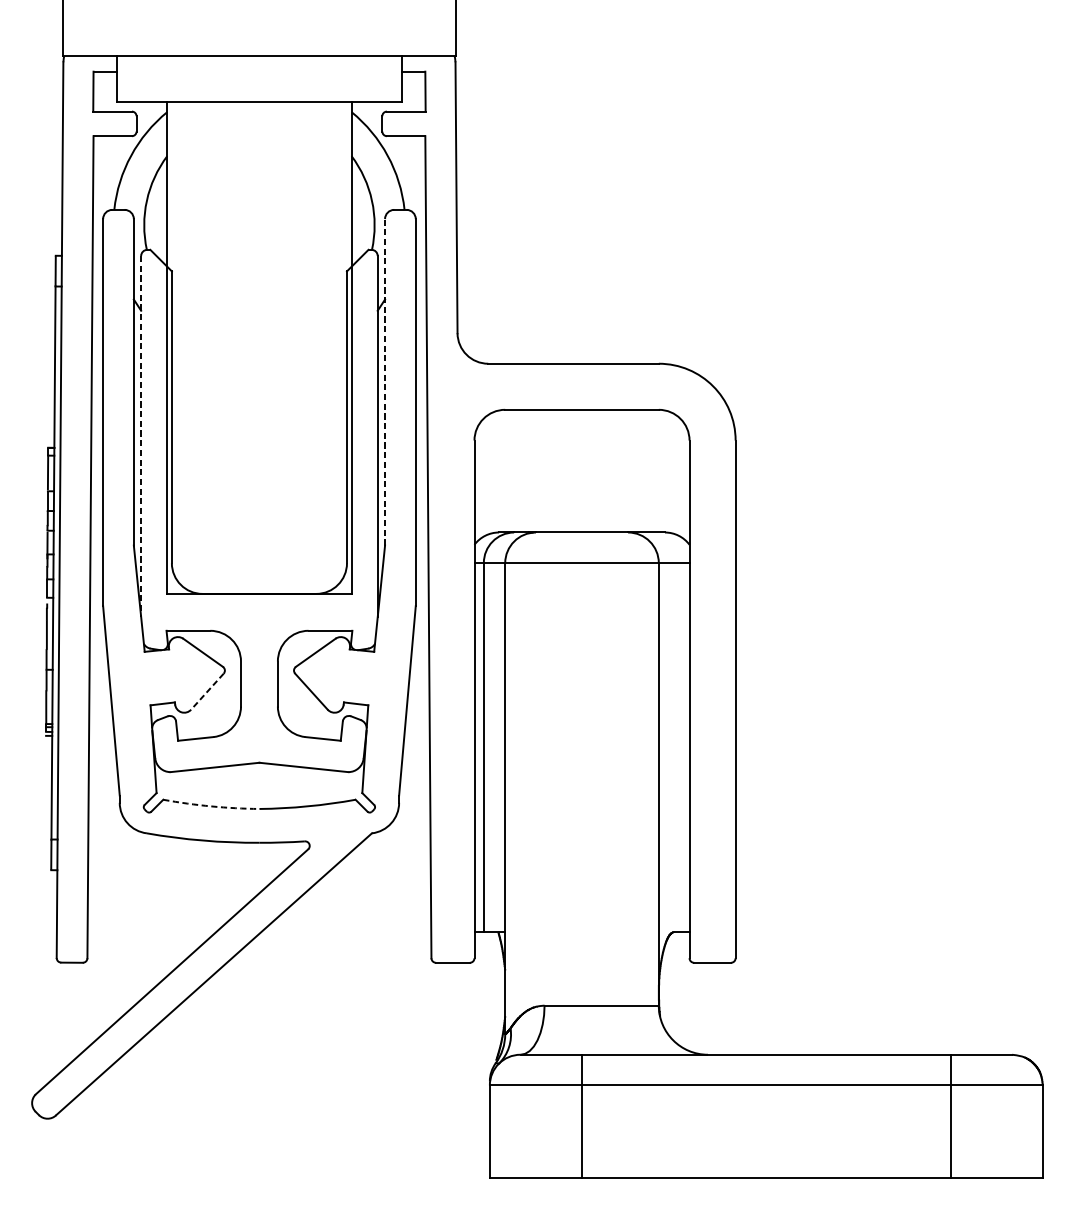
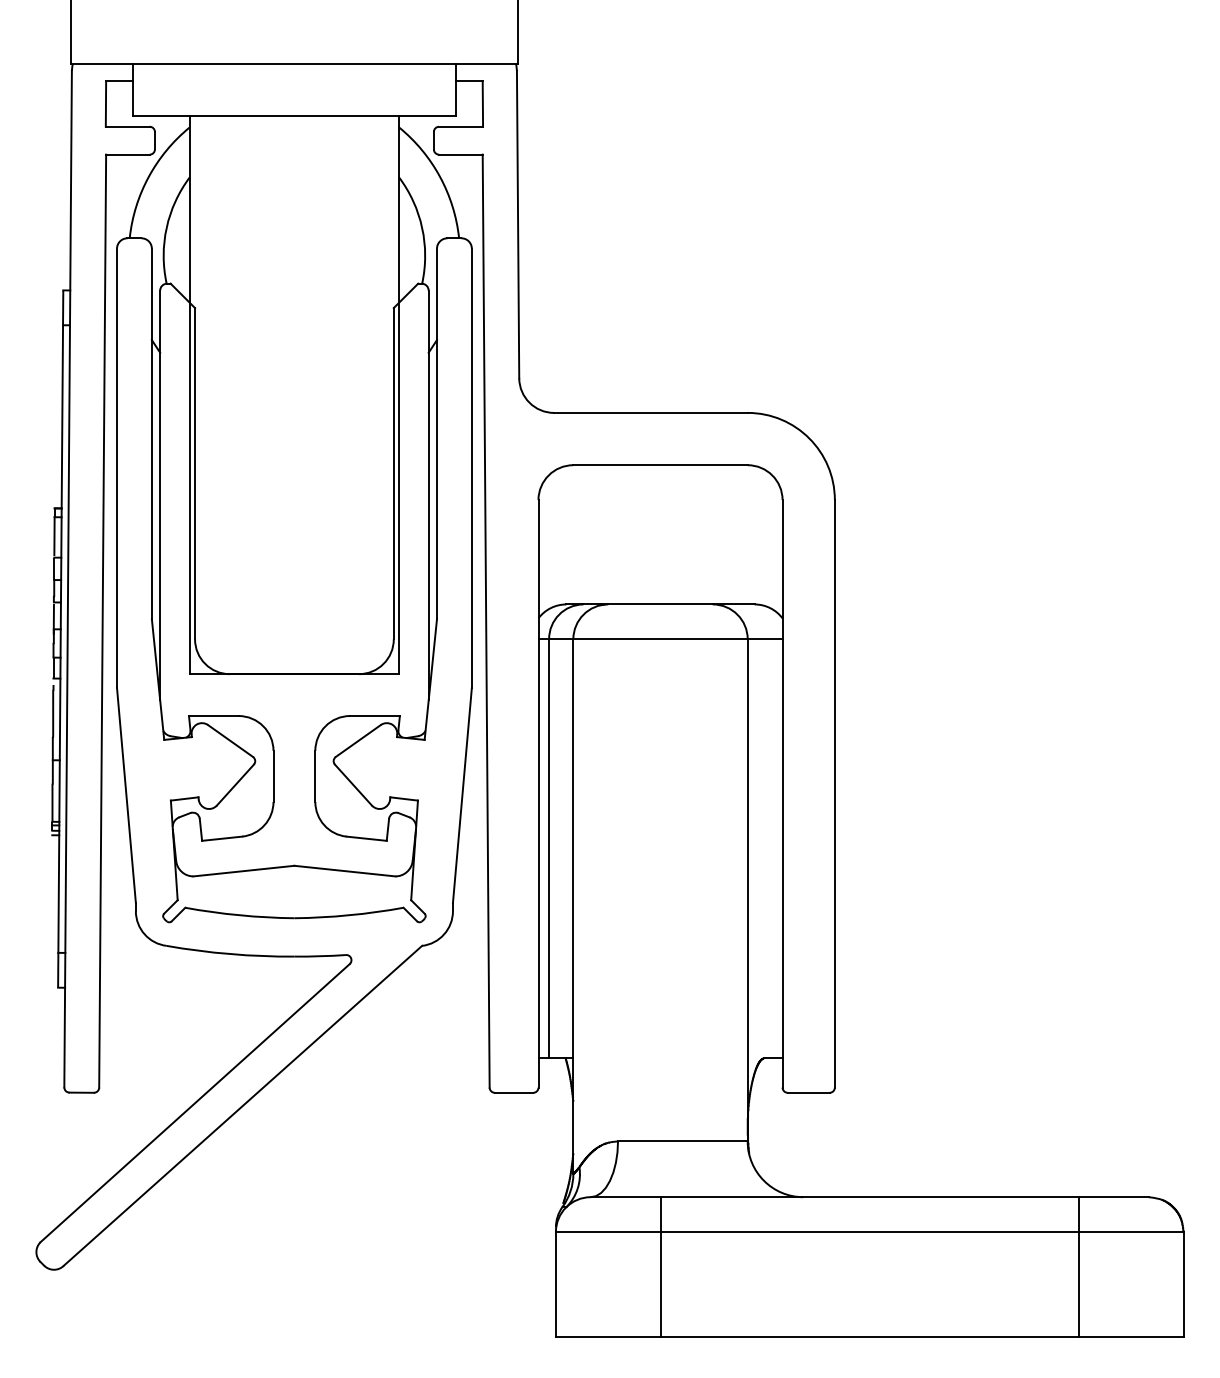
line: (385, 381) -> (437, 433), dashed -> solid
line: (141, 436) -> (160, 495), dashed -> solid
line: (207, 692) -> (235, 785), dashed -> solid
arc: (211, 806) -> (239, 915), dashed -> solid

